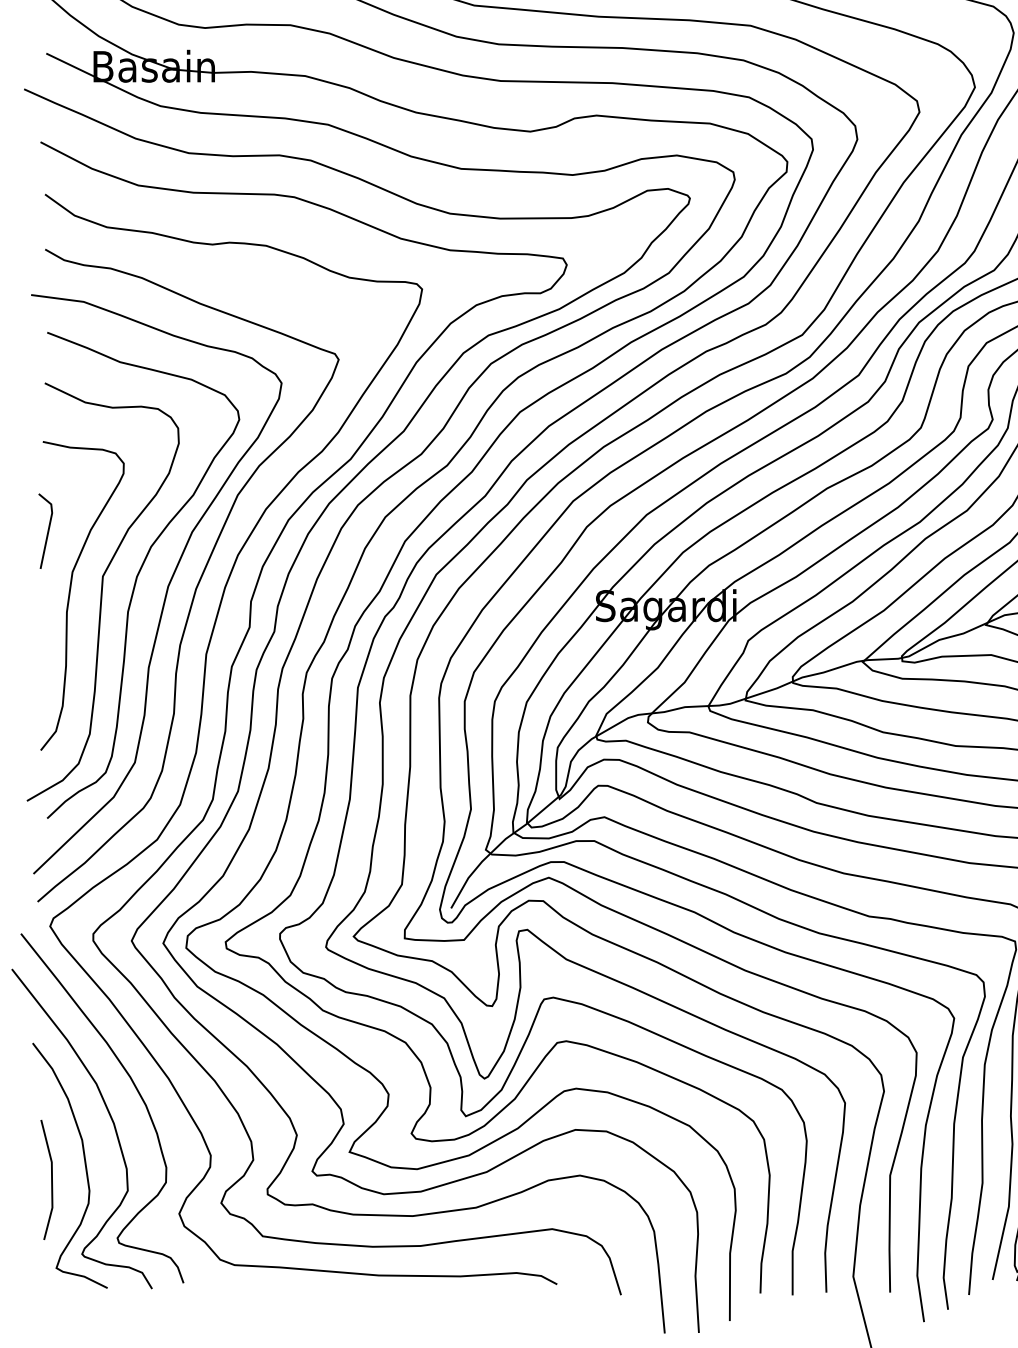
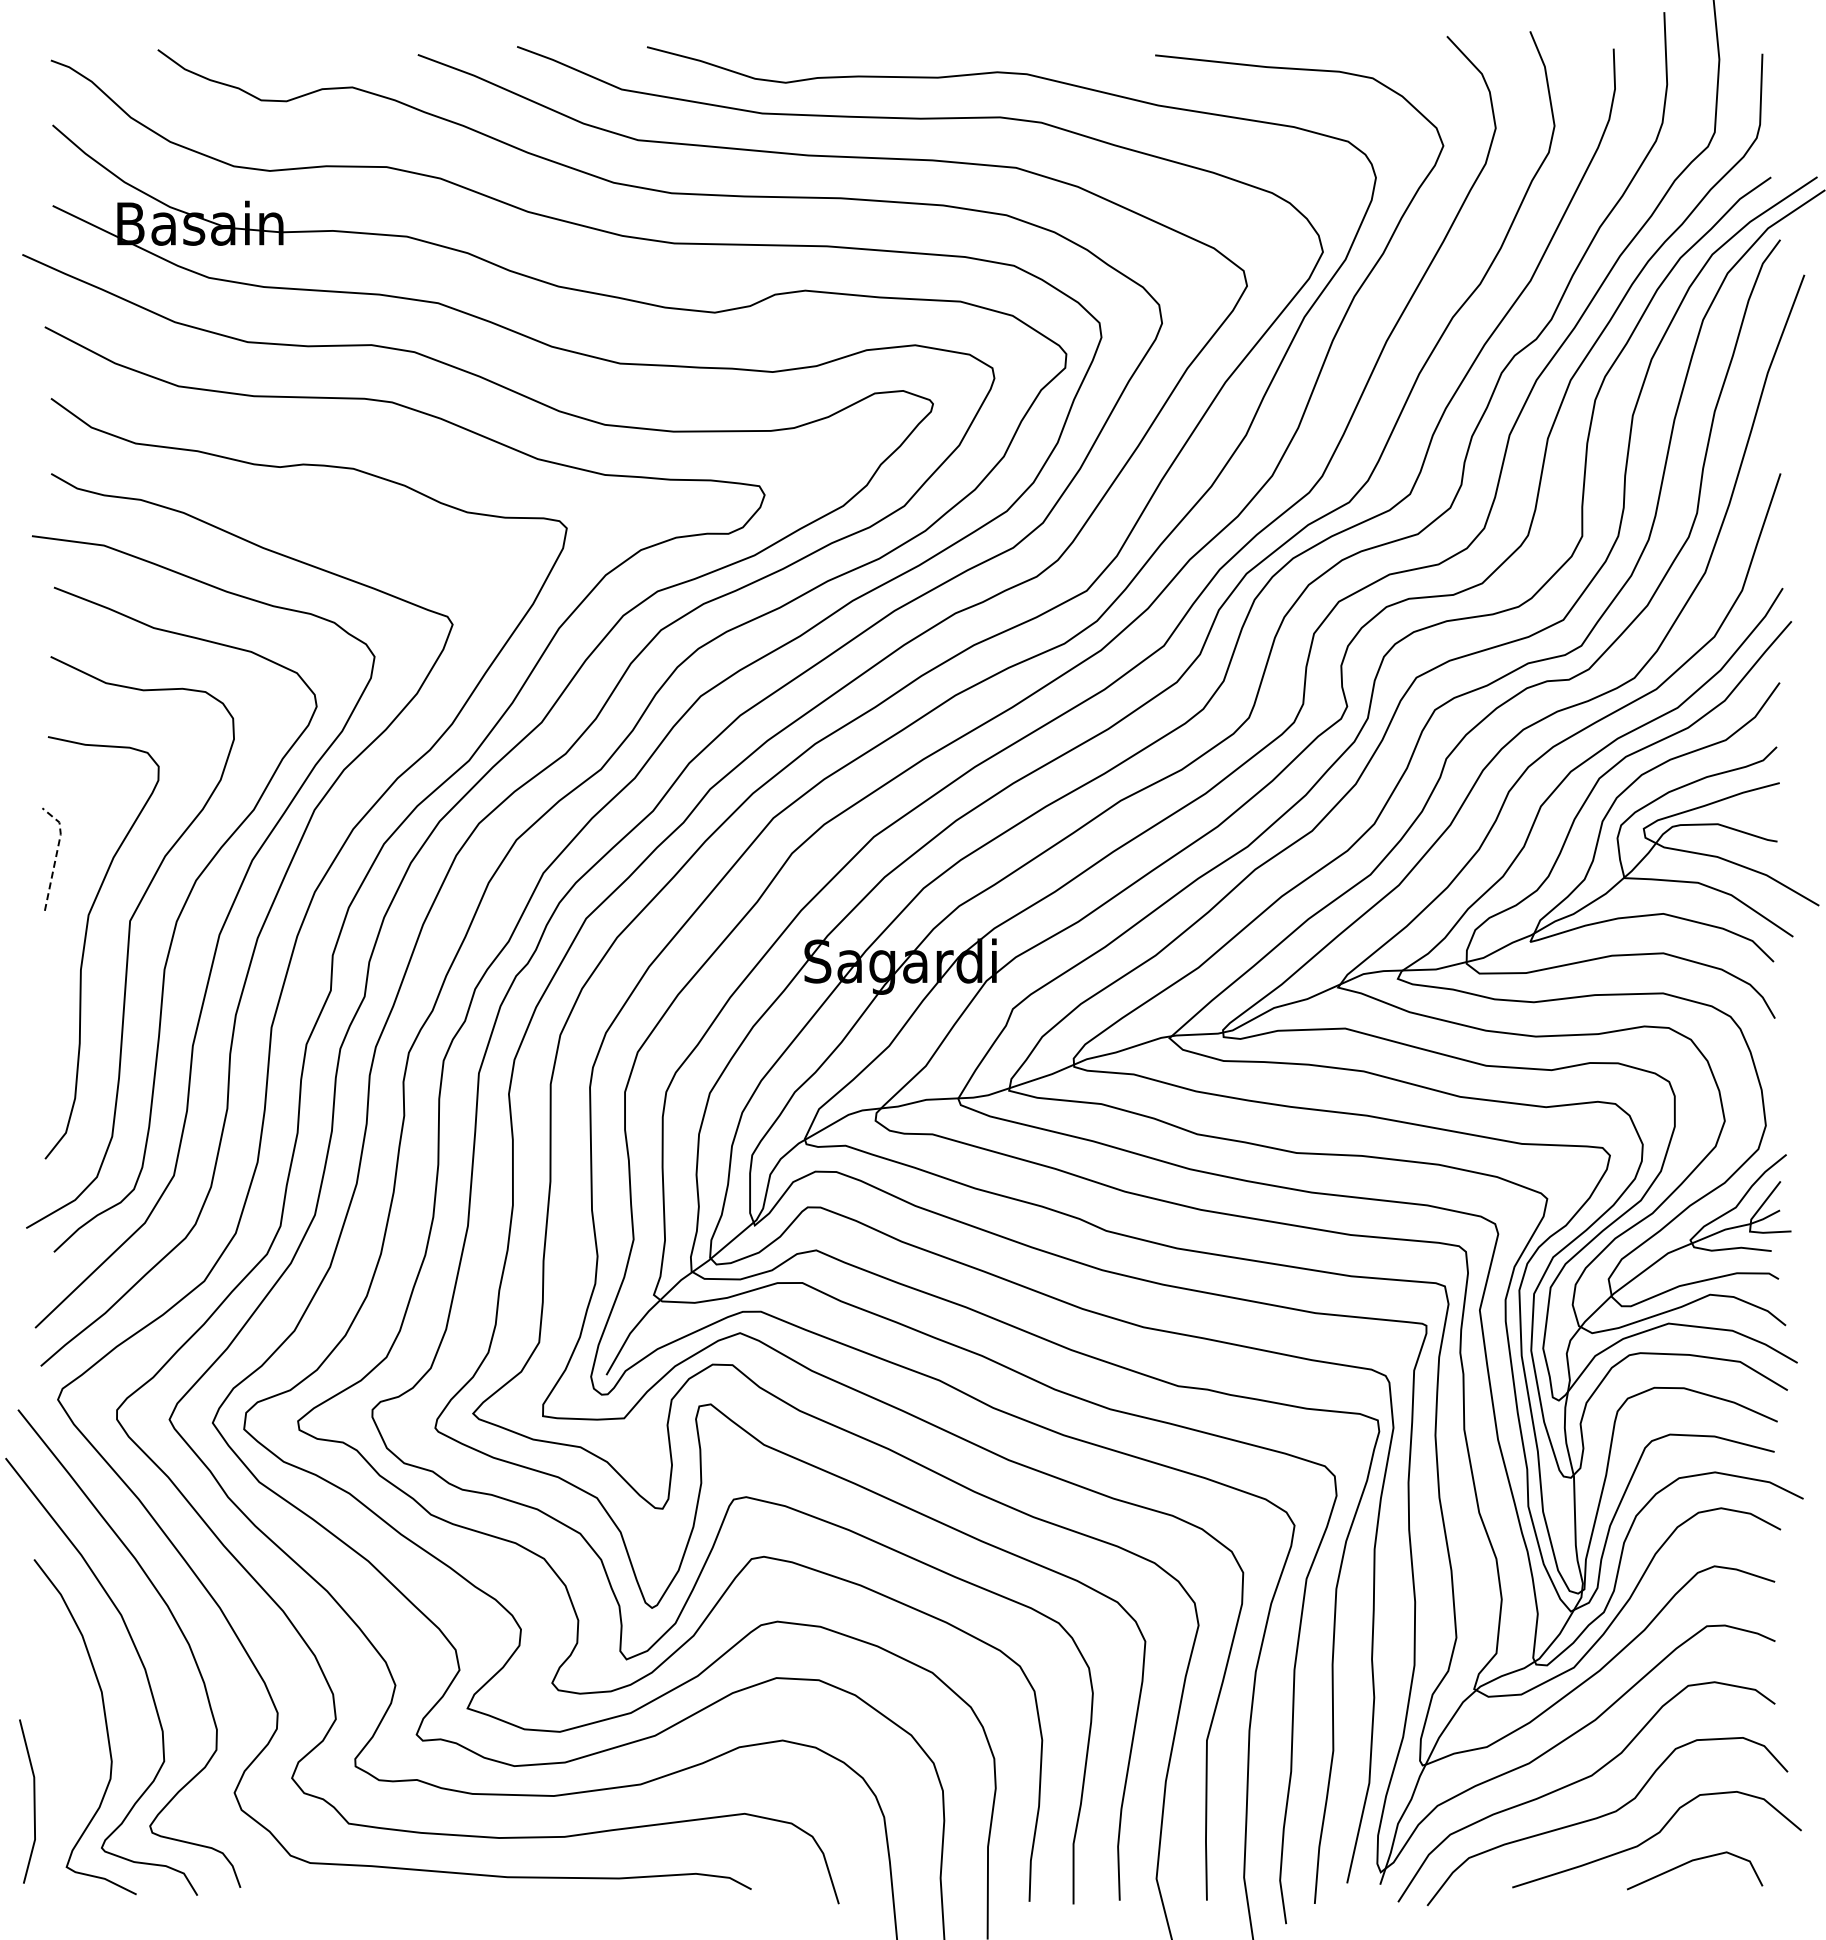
line: (49, 527) -> (56, 854), solid -> dashed
line: (51, 1179) -> (33, 1801), moved

